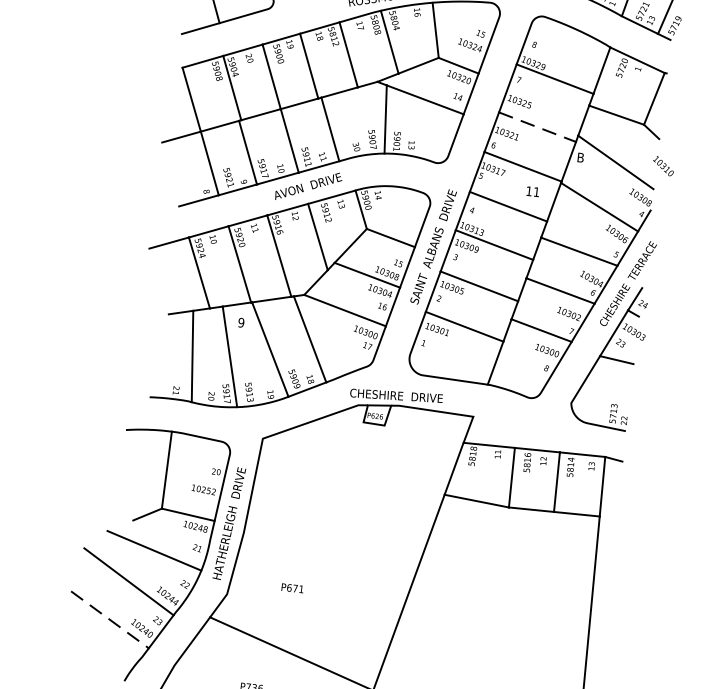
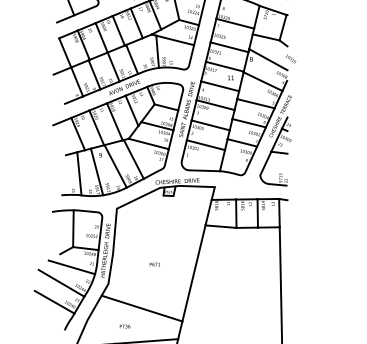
line: (537, 127) -> (229, 47), dashed -> solid
text: (291, 587) -> (154, 264), moved
line: (109, 620) -> (54, 302), dashed -> solid

